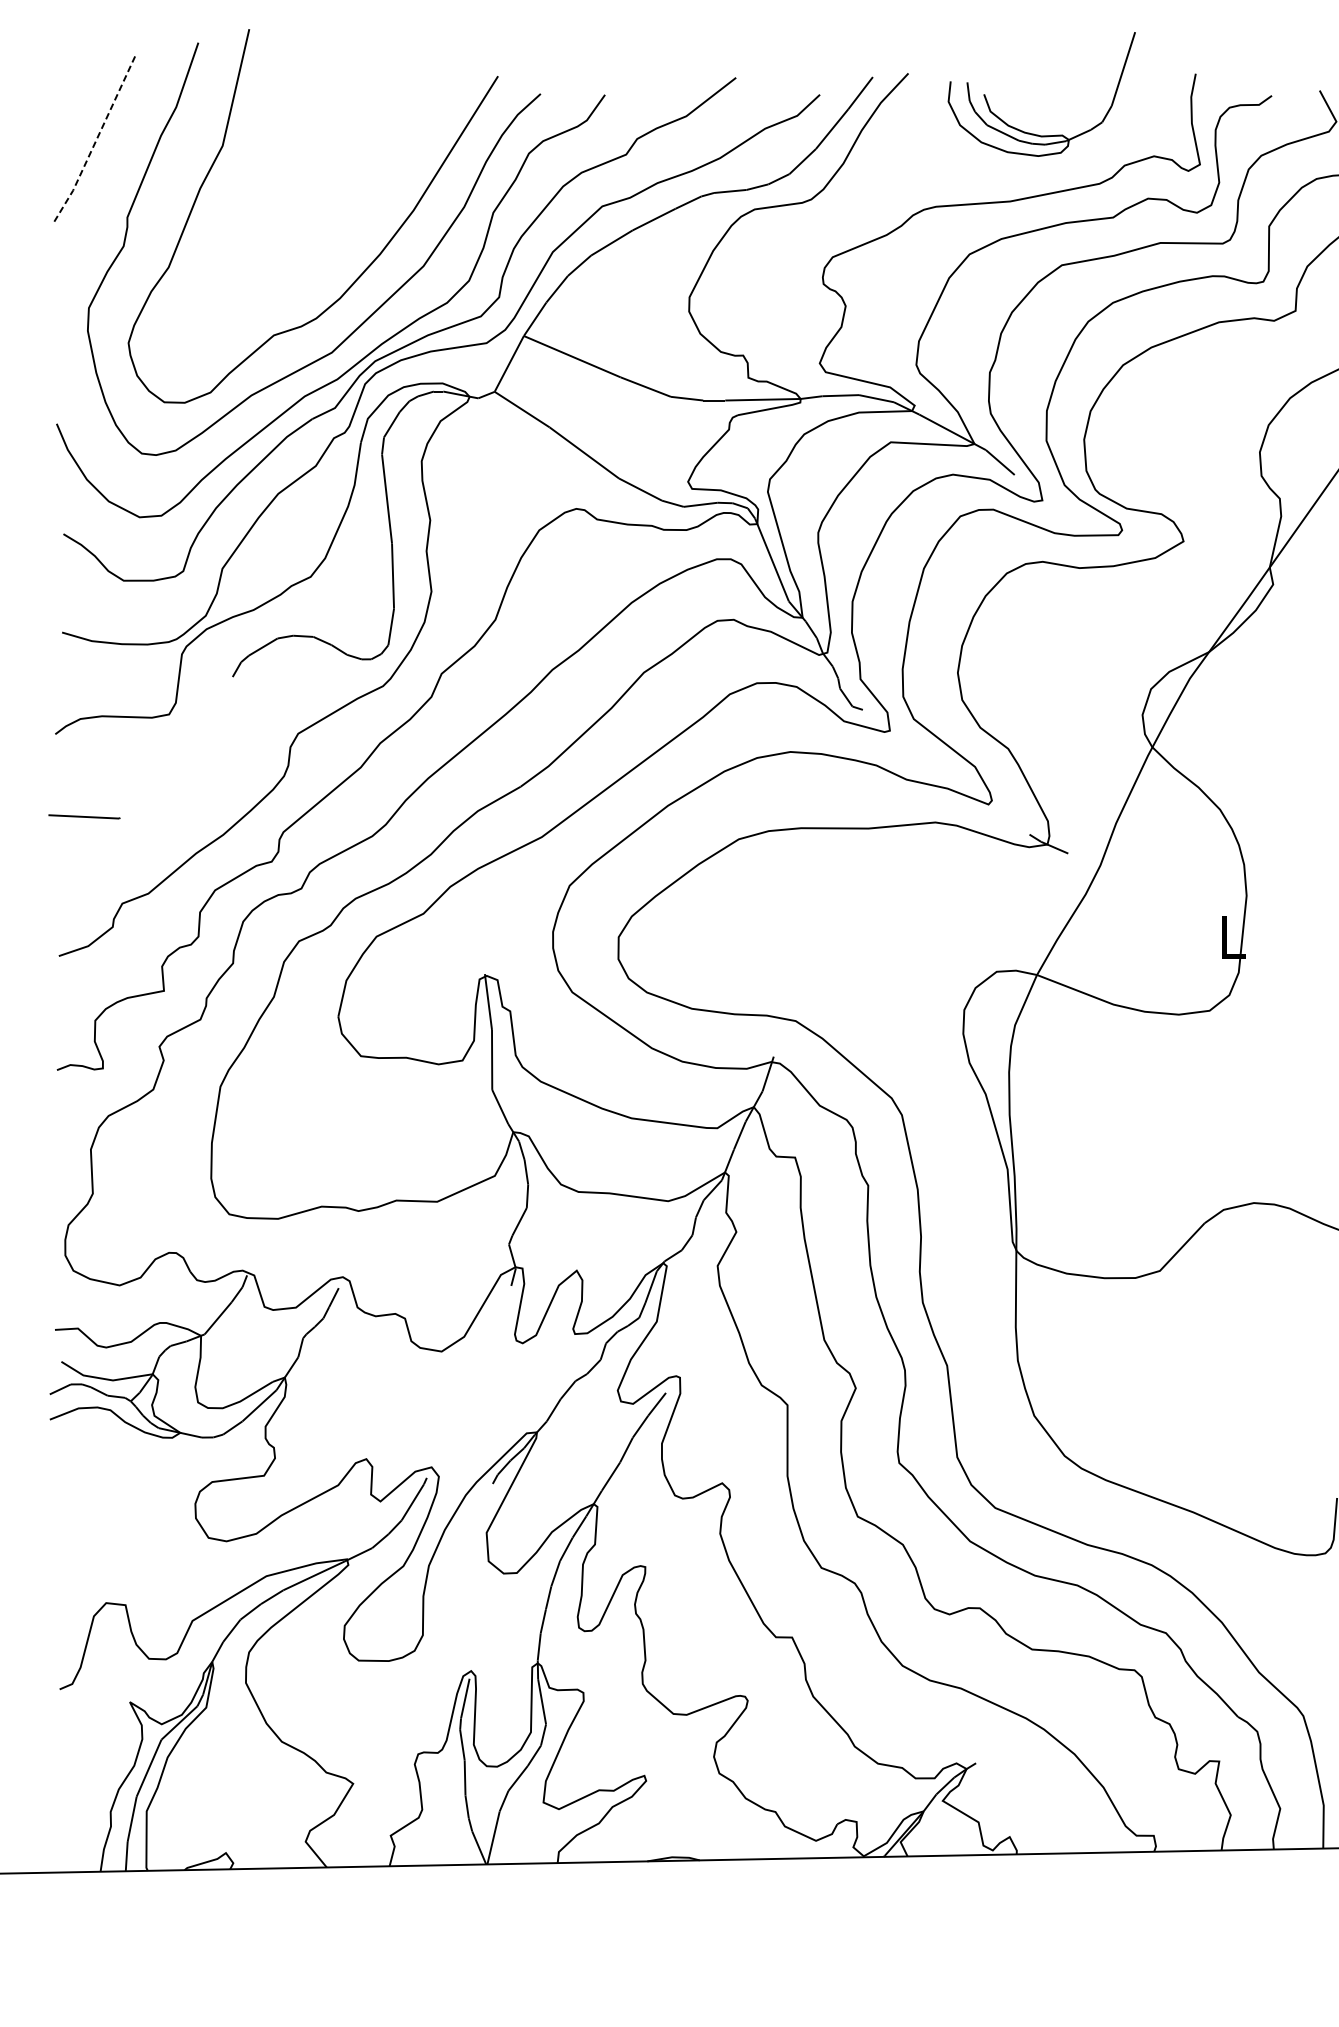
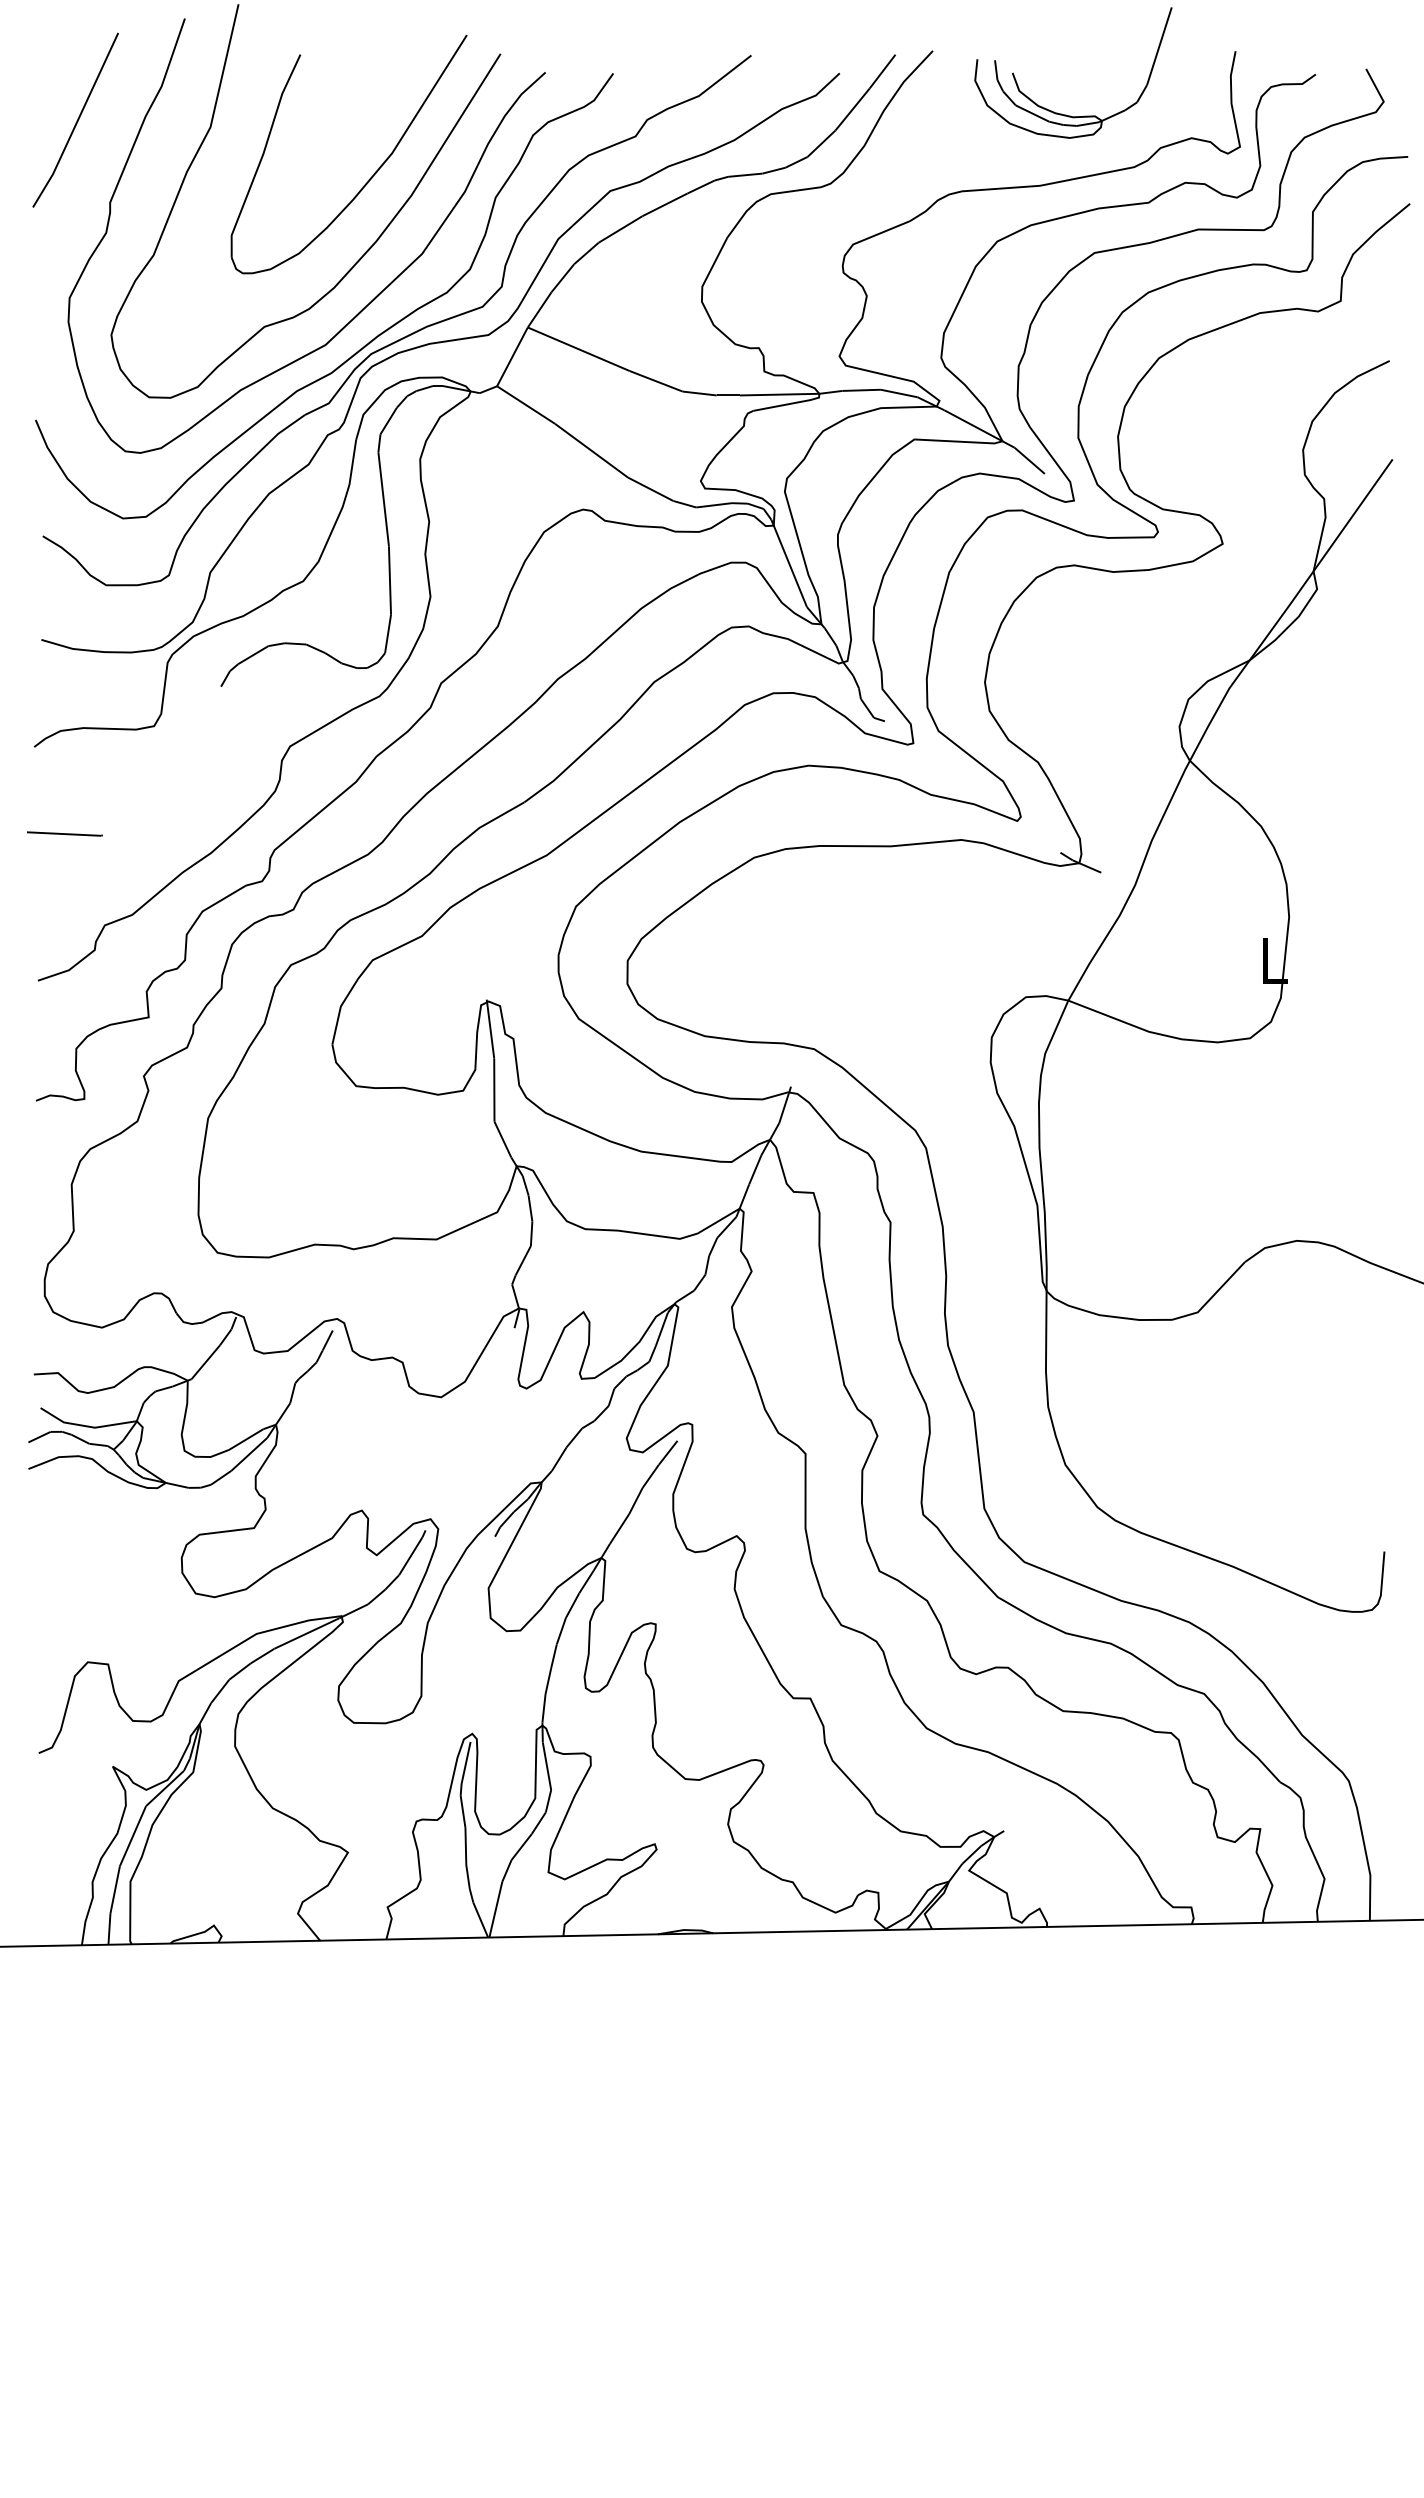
line: (96, 140) -> (77, 121), dashed -> solid
part: (377, 189) -> (373, 173), added

